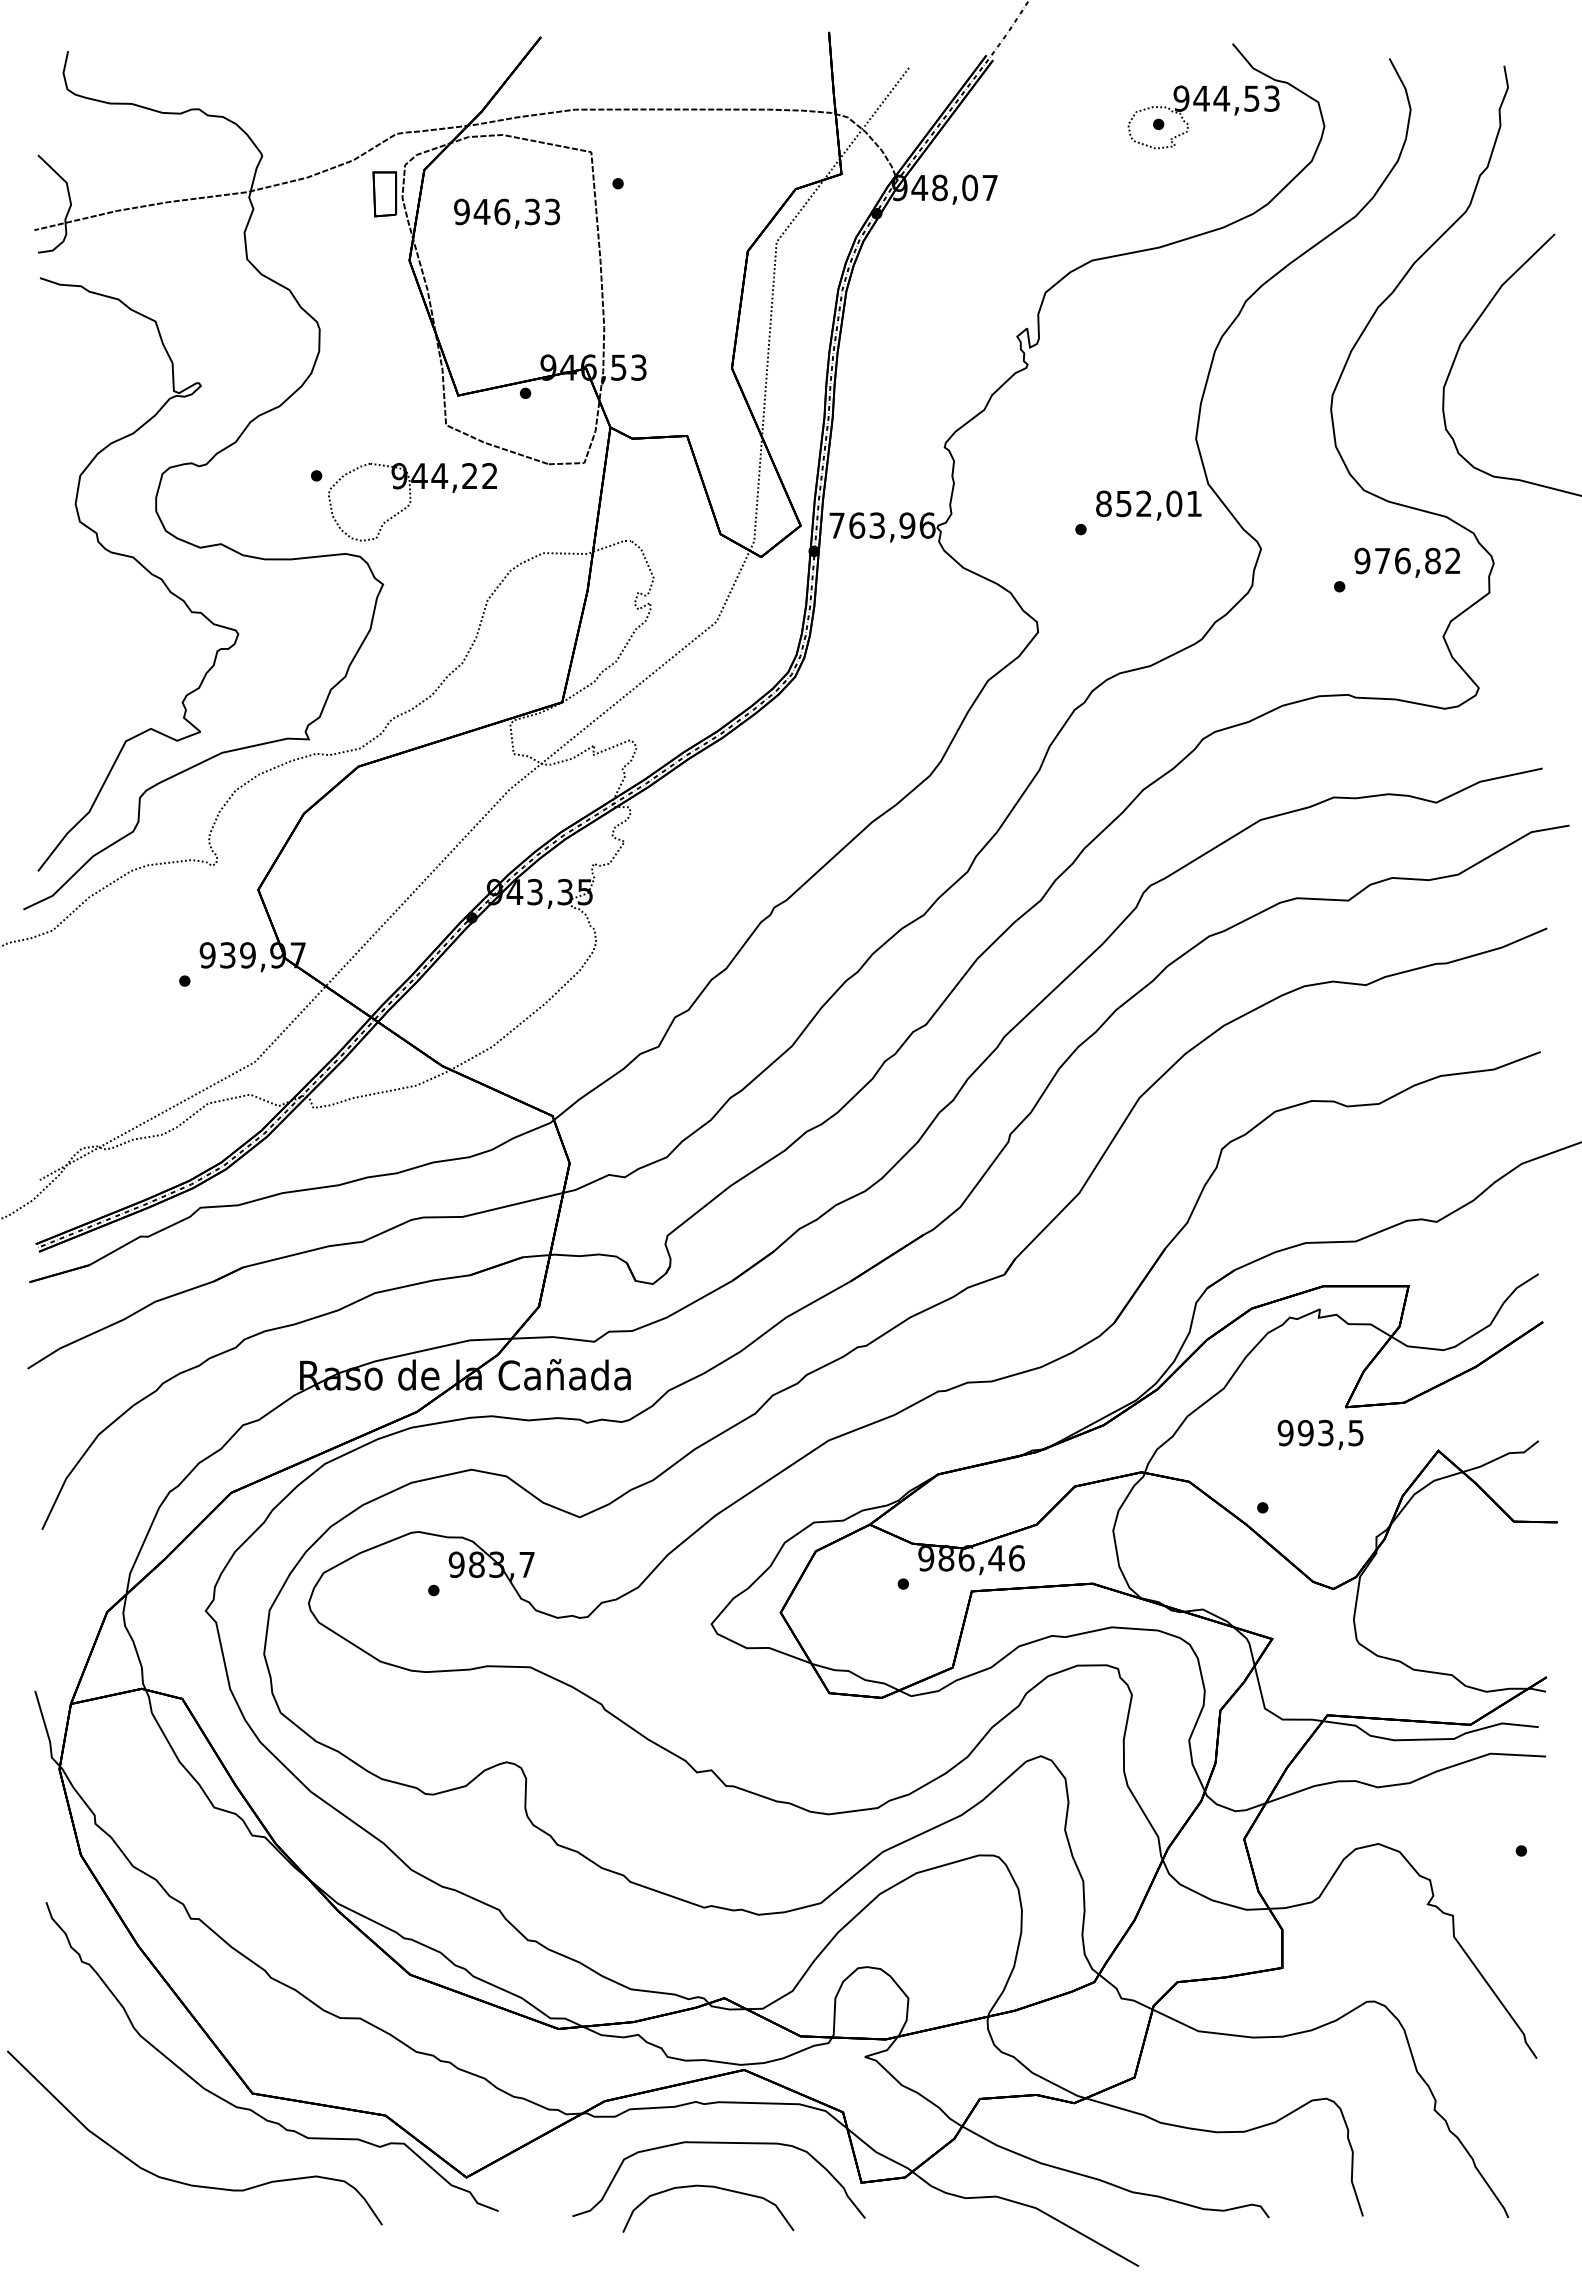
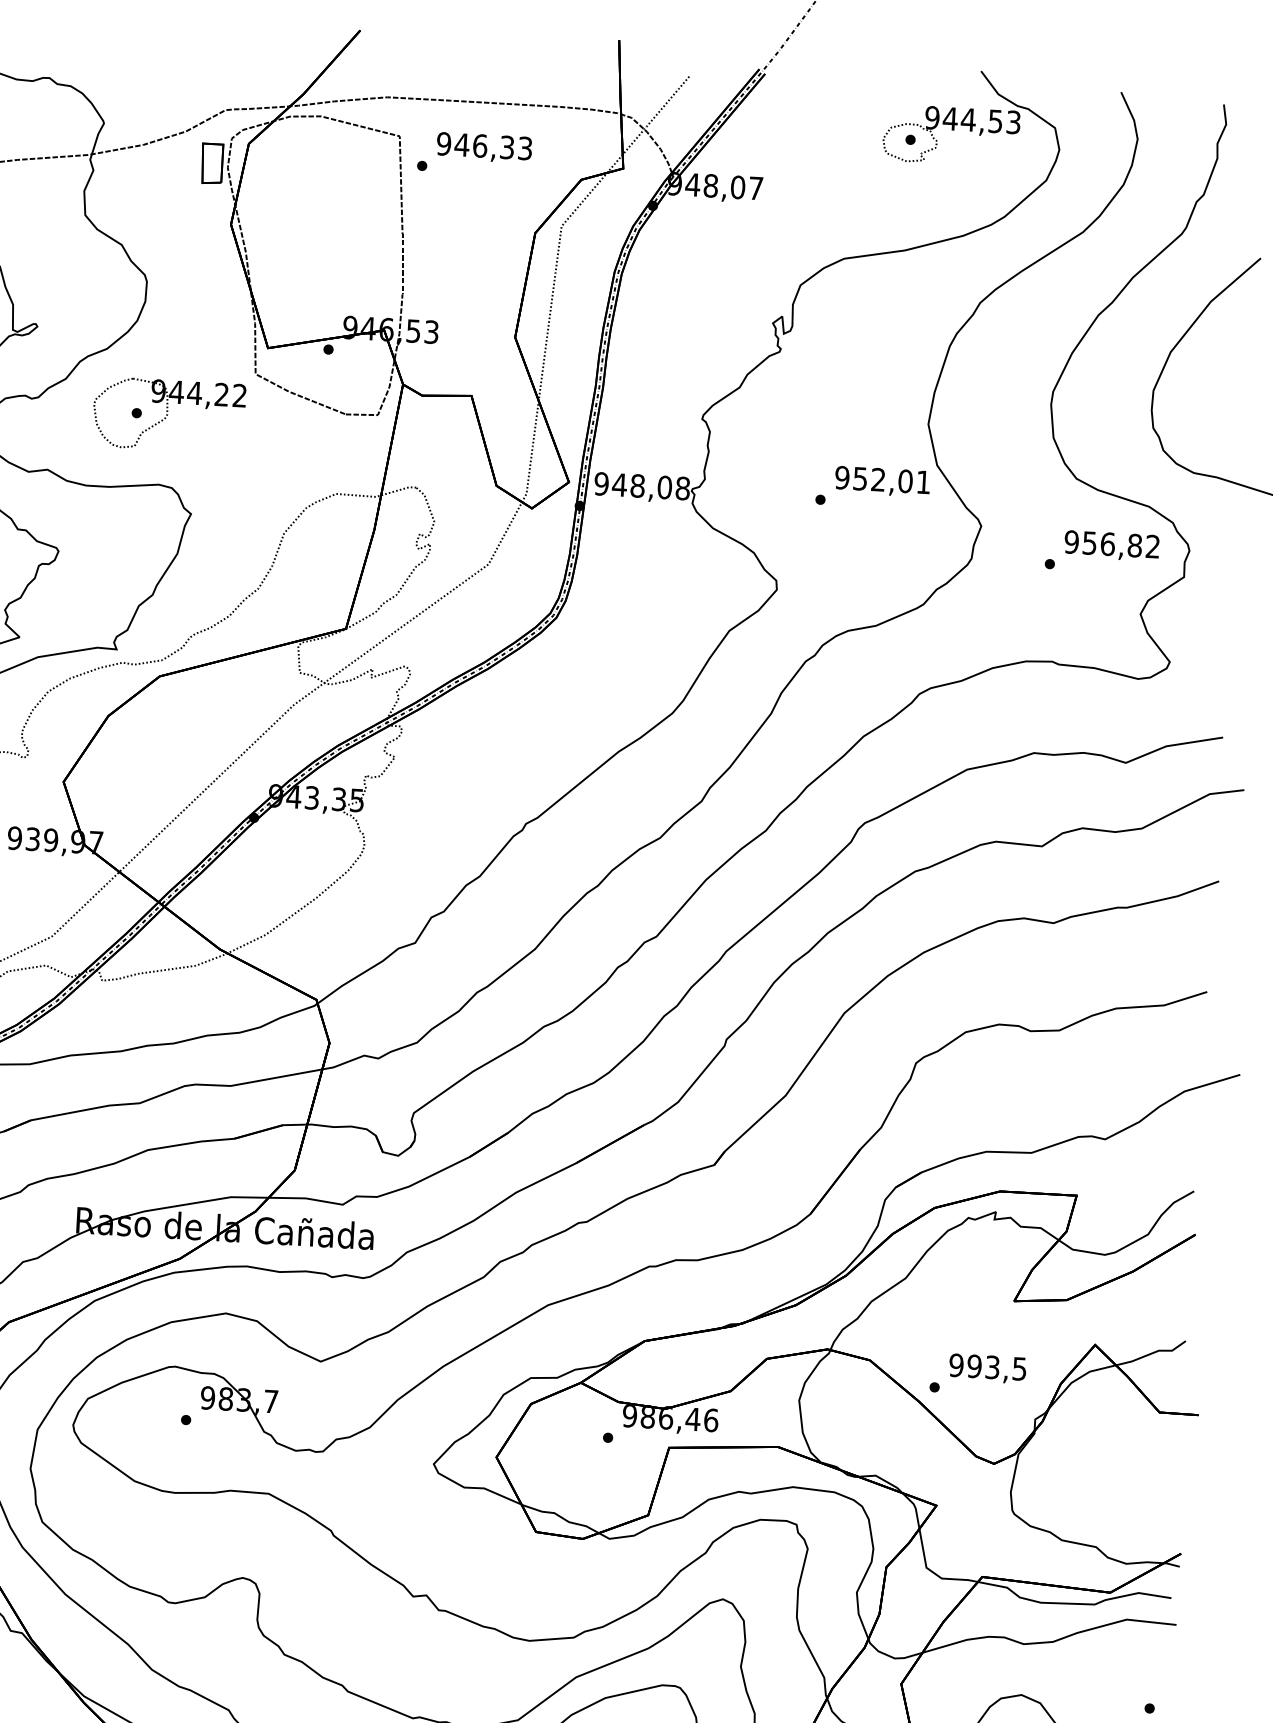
text: (506, 213) -> (483, 147), moved
part: (412, 502) -> (168, 415), moved
text: (1103, 503) -> (842, 477), 852,01 -> 952,01
text: (882, 525) -> (642, 486), 763,96 -> 948,08
text: (1382, 561) -> (1089, 543), 976,82 -> 956,82
text: (1320, 1434) -> (987, 1368), moved

